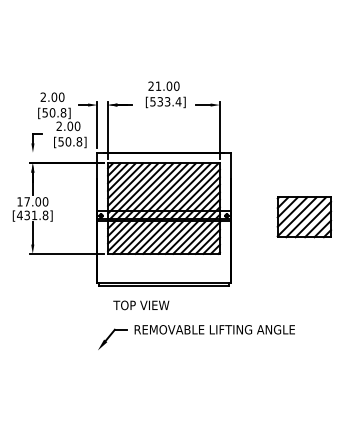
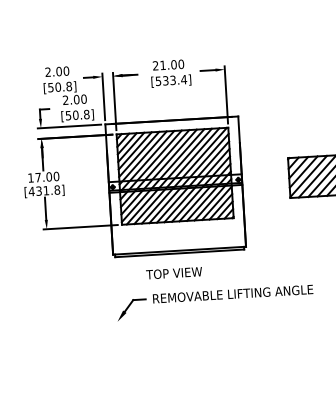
text: (165, 94) -> (170, 73), moved
line: (61, 152) -> (69, 126), added
text: (141, 305) -> (174, 273), moved

